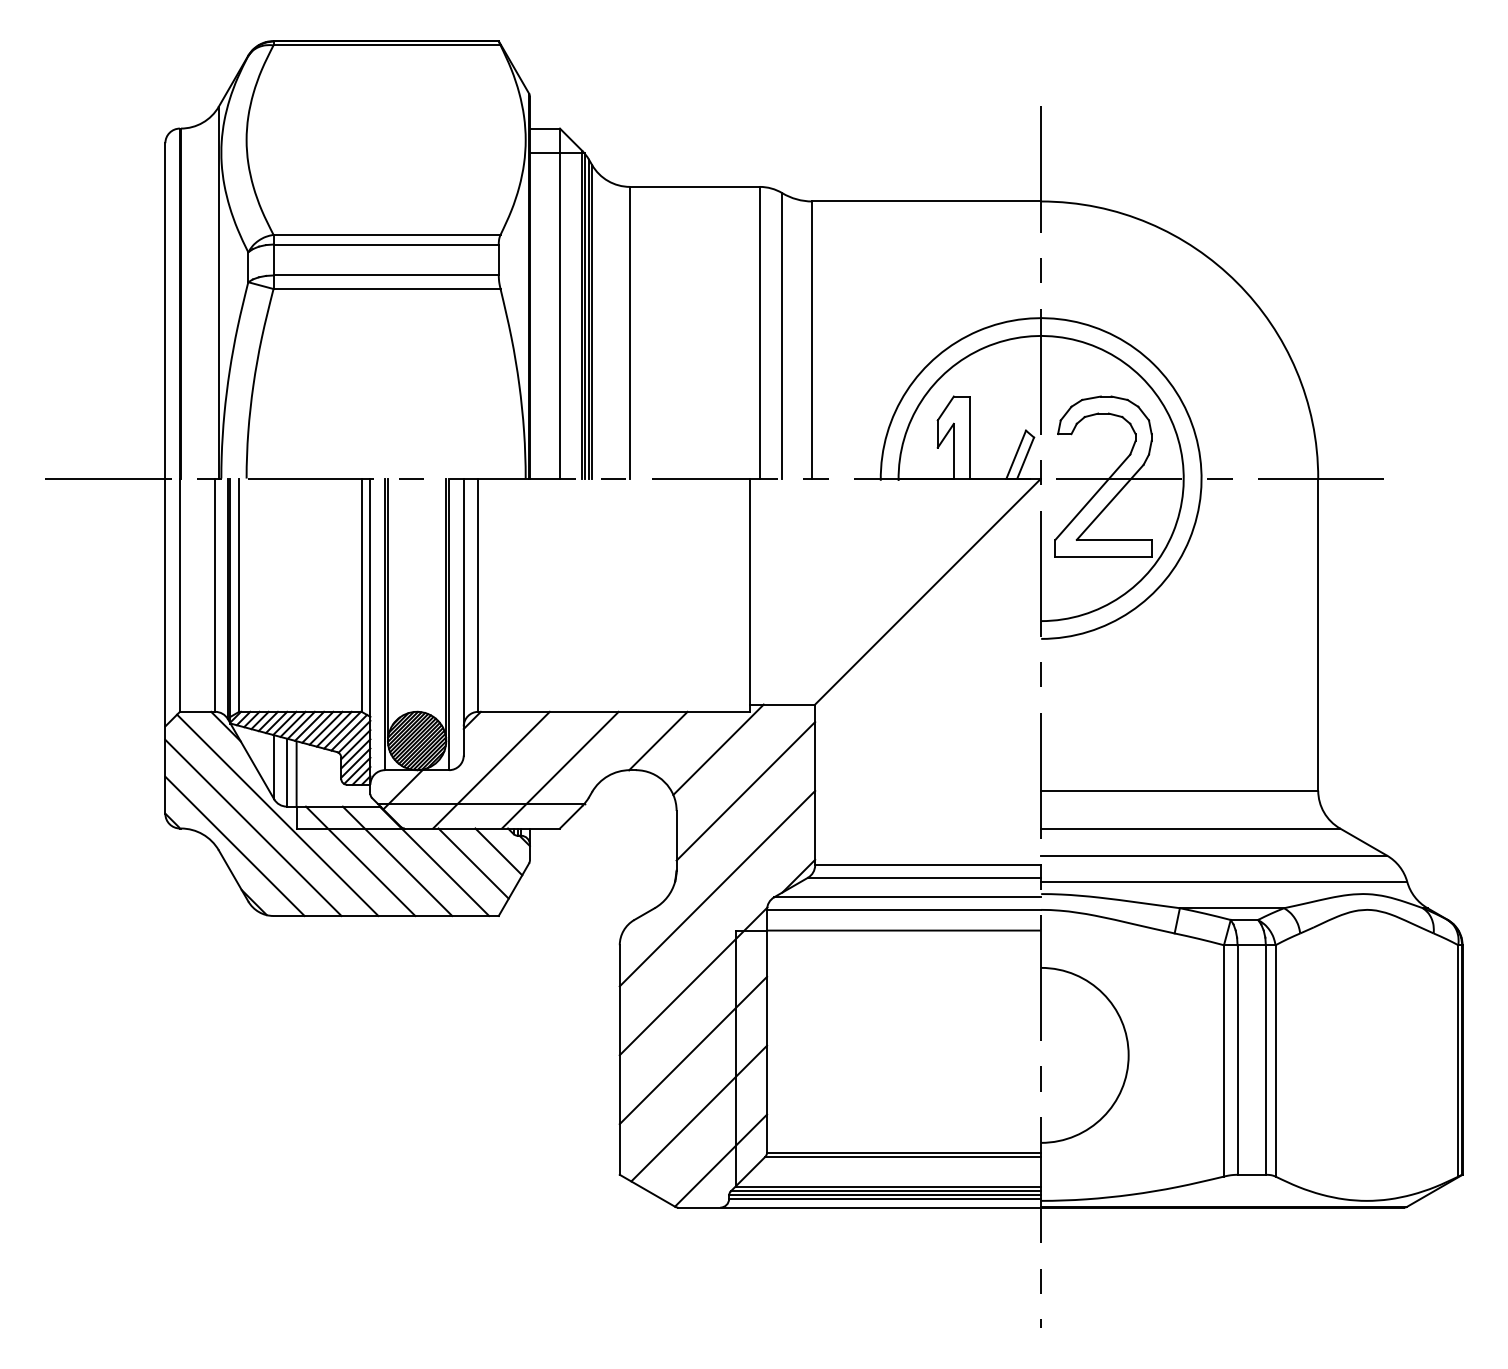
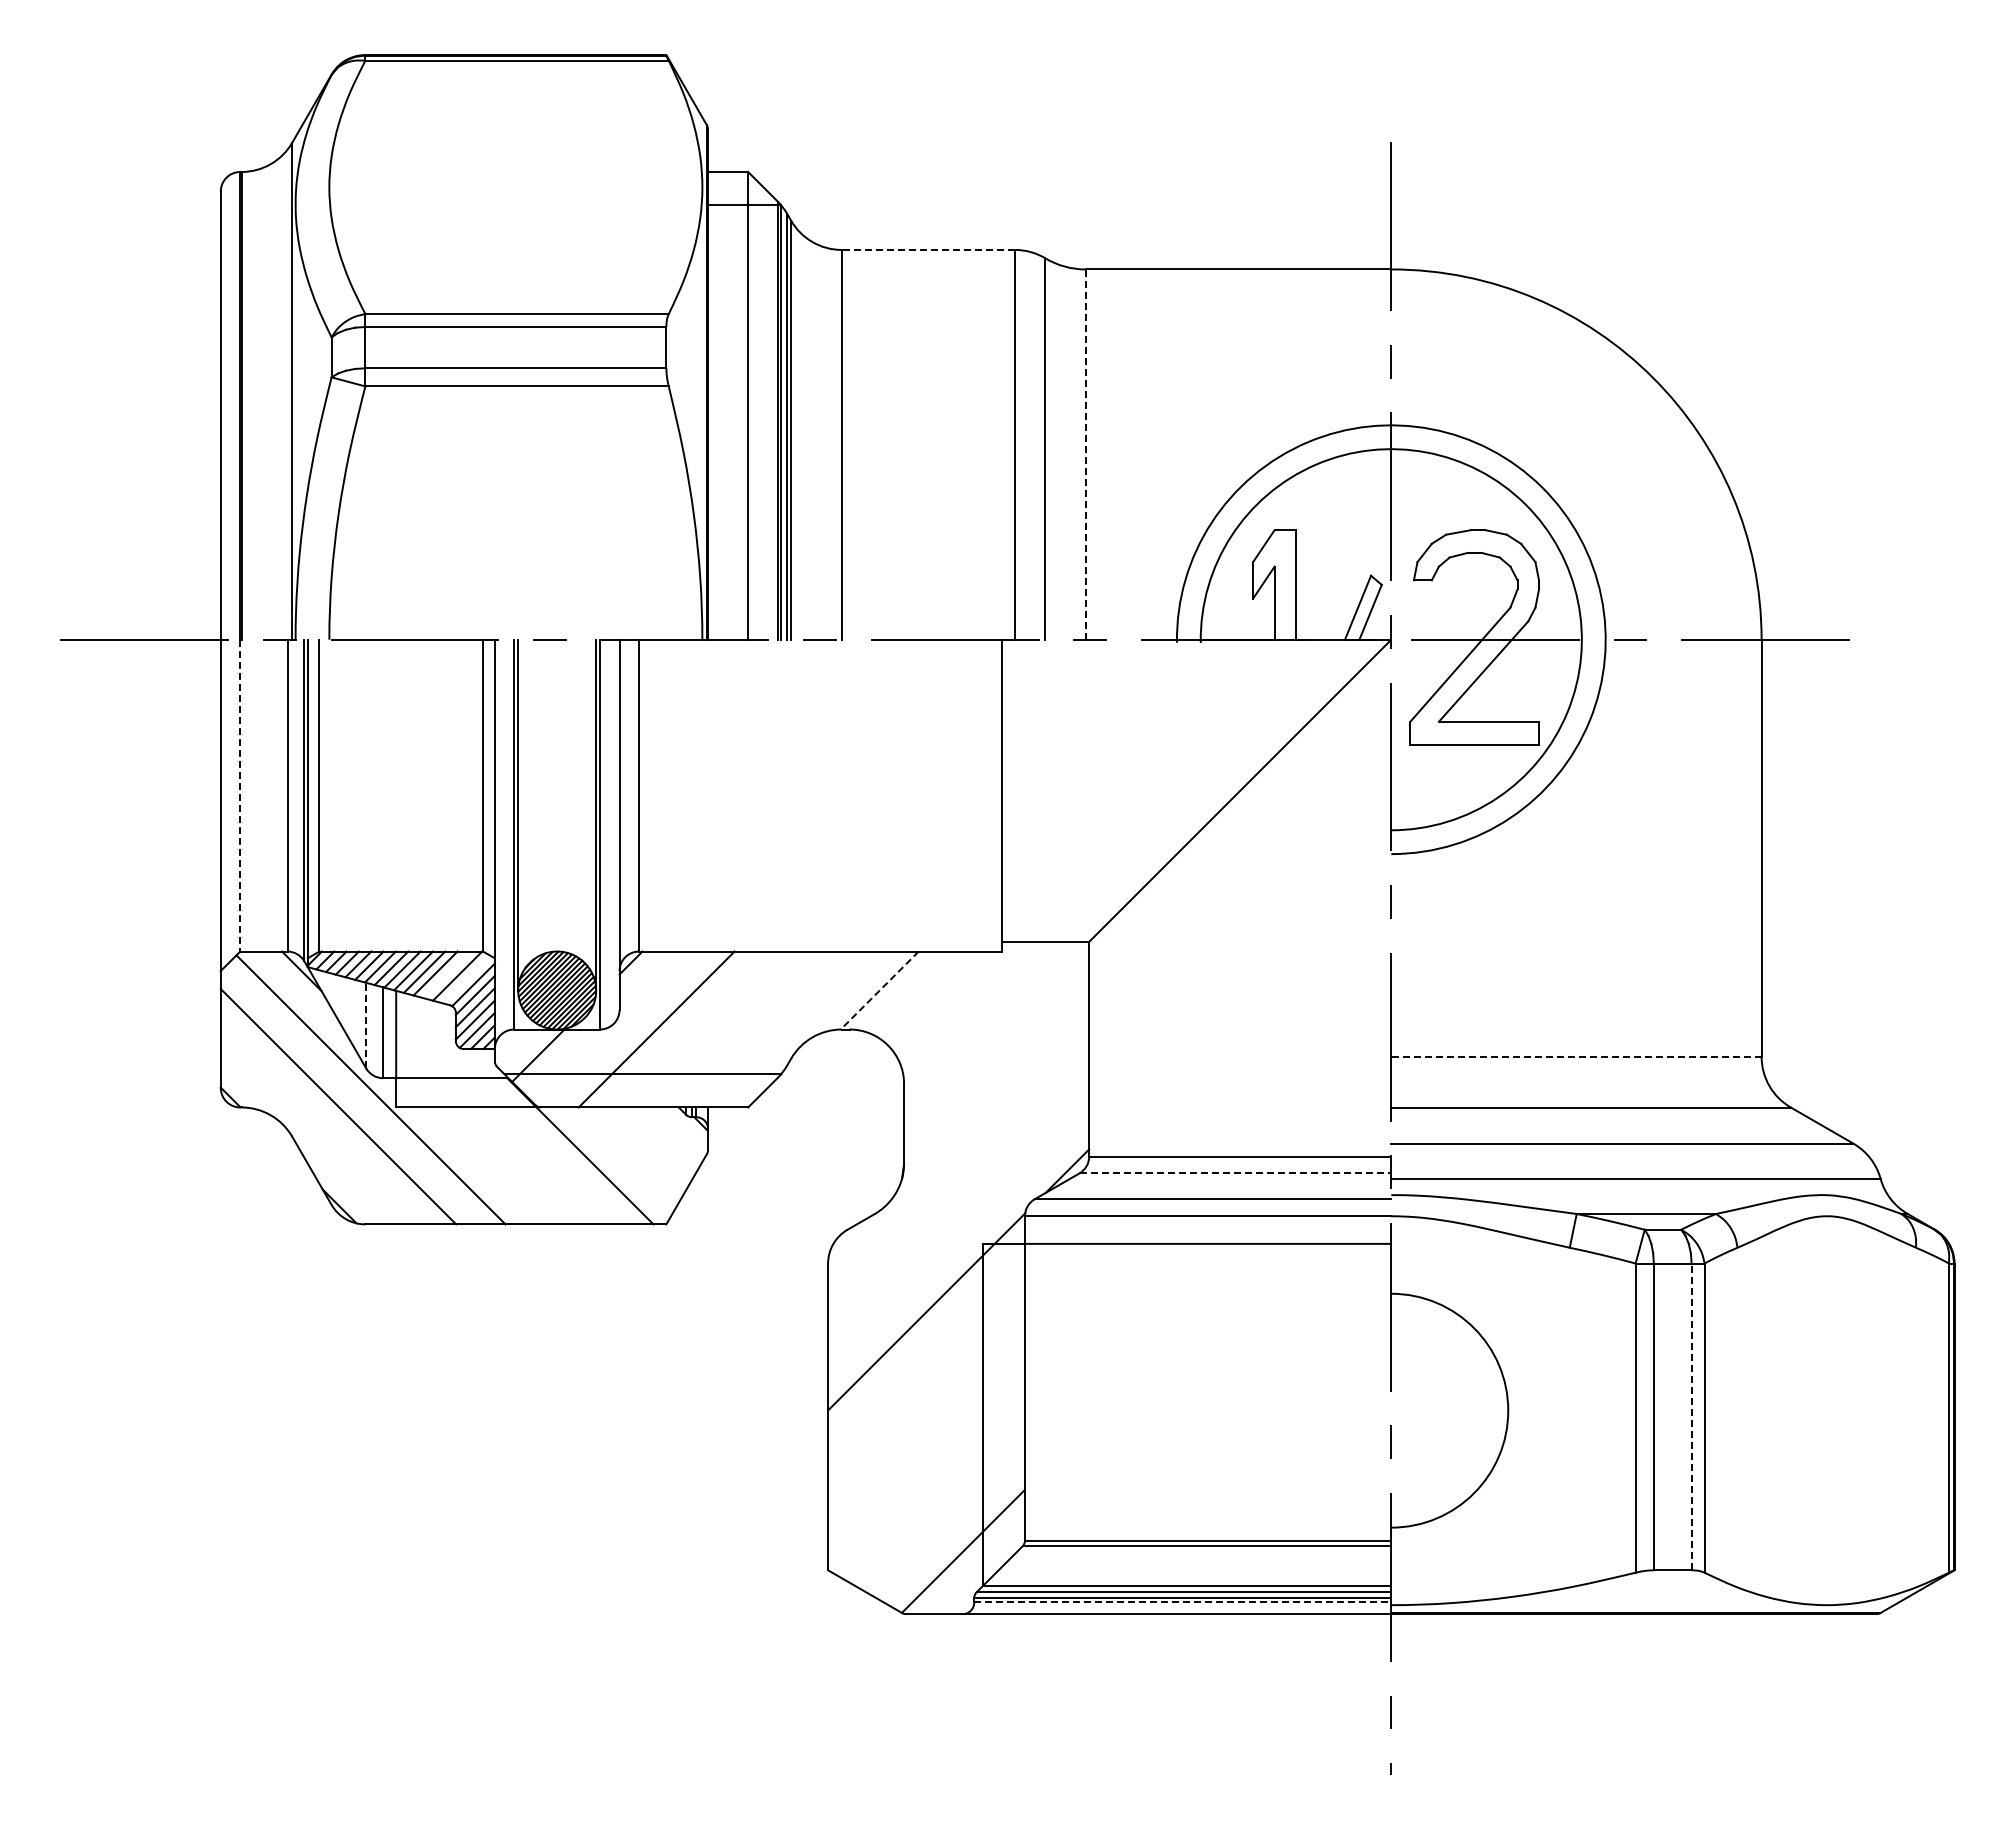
line: (694, 186) -> (928, 249), solid -> dashed
line: (812, 339) -> (1085, 454), solid -> dashed
line: (180, 595) -> (240, 795), solid -> dashed
line: (334, 729) -> (446, 974), removed
line: (349, 732) -> (466, 979), removed
line: (658, 740) -> (879, 990), solid -> dashed
line: (718, 749) -> (959, 1001), removed
line: (274, 767) -> (366, 1025), solid -> dashed
line: (560, 770) -> (748, 1029), removed
line: (1178, 790) -> (1575, 1056), solid -> dashed
line: (745, 791) -> (996, 1057), removed
line: (234, 846) -> (313, 1131), removed
line: (498, 851) -> (666, 1138), removed
line: (360, 861) -> (481, 1151), removed
line: (397, 861) -> (531, 1151), removed
line: (473, 863) -> (632, 1154), removed
line: (924, 877) -> (1235, 1173), solid -> dashed
line: (717, 888) -> (958, 1187), removed
line: (693, 1049) -> (926, 1403), removed
line: (1265, 1059) -> (1691, 1416), solid -> dashed
line: (698, 1113) -> (933, 1488), removed
line: (884, 1198) -> (1182, 1602), solid -> dashed

